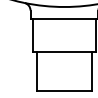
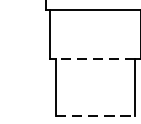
line: (64, 52) -> (95, 59), solid -> dashed
line: (64, 91) -> (95, 116), solid -> dashed

